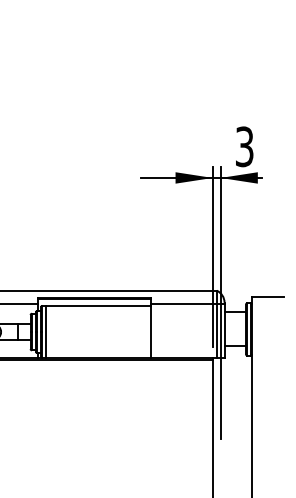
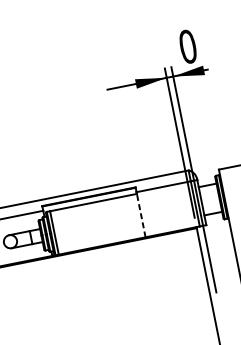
text: (244, 146) -> (187, 46), 3 -> 0
line: (151, 331) -> (141, 215), solid -> dashed

